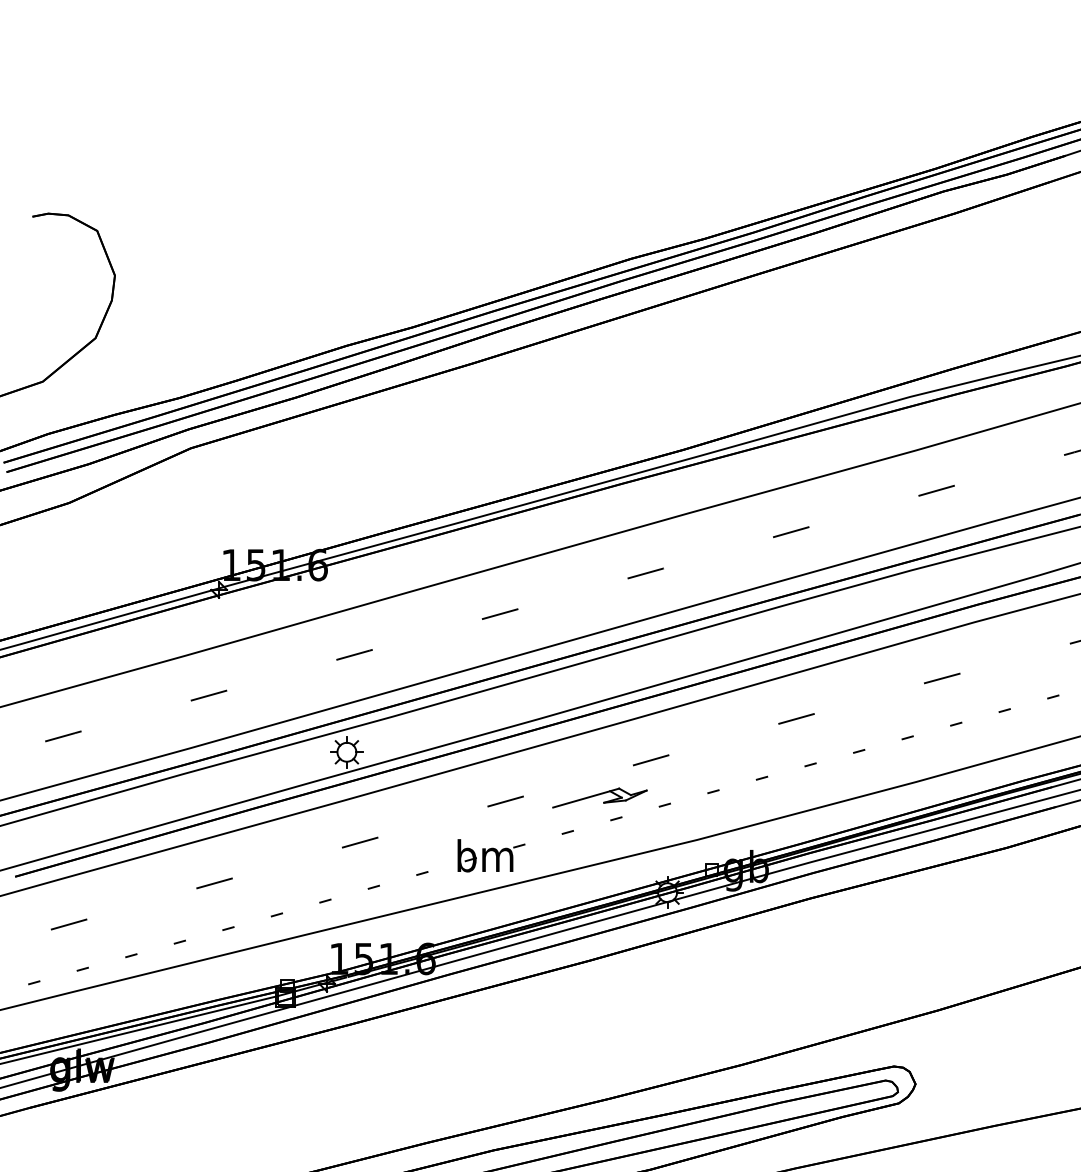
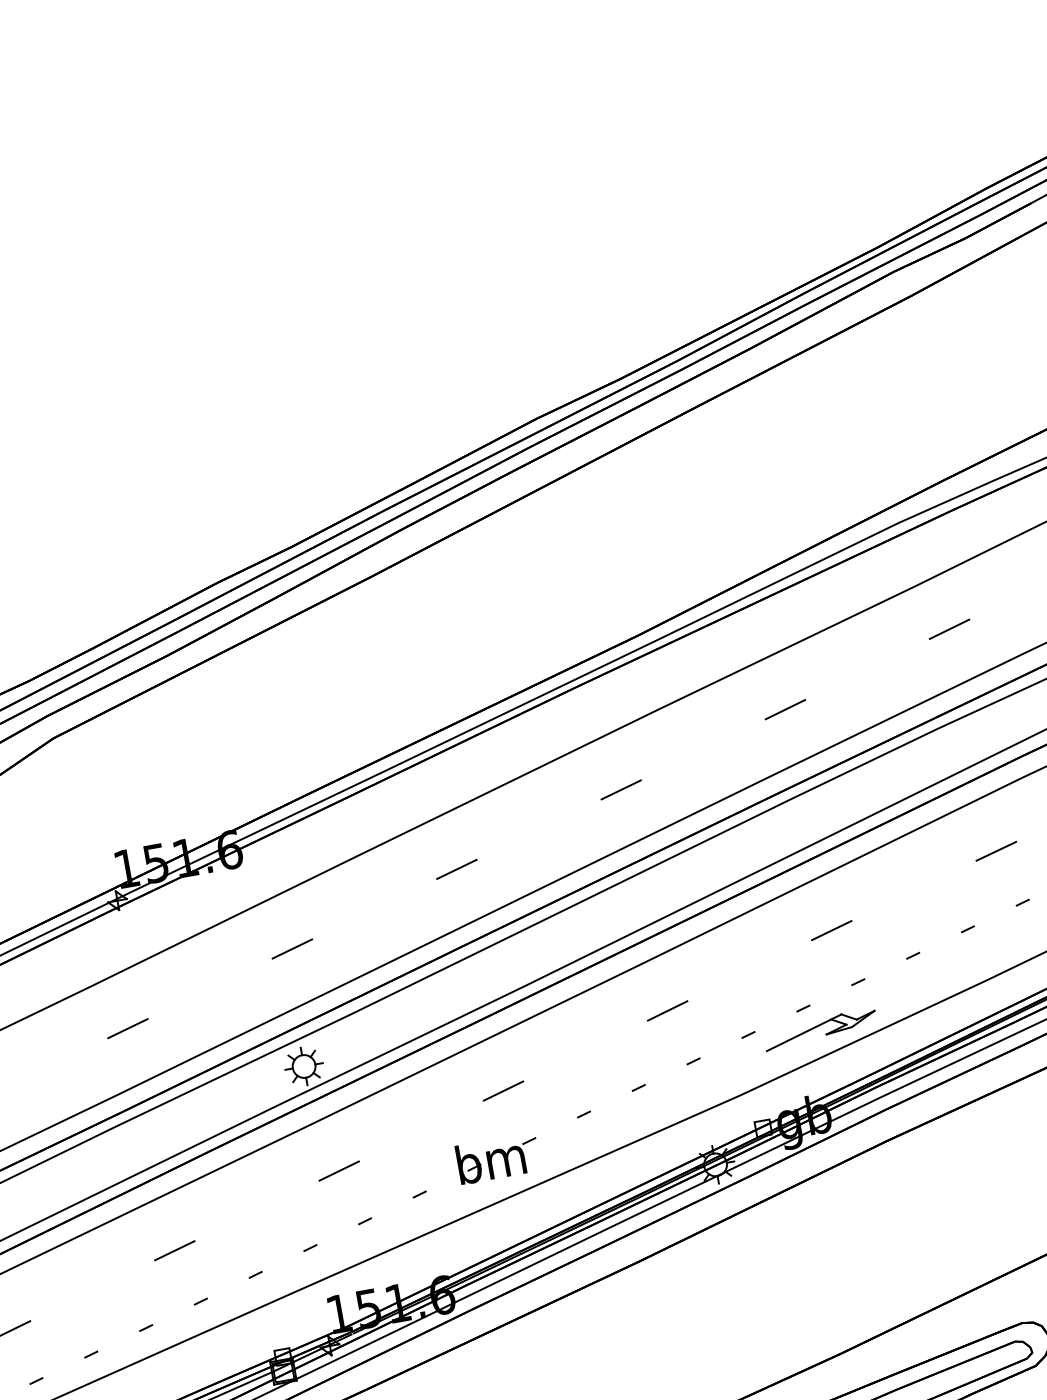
part: (599, 797) -> (819, 1029), moved

